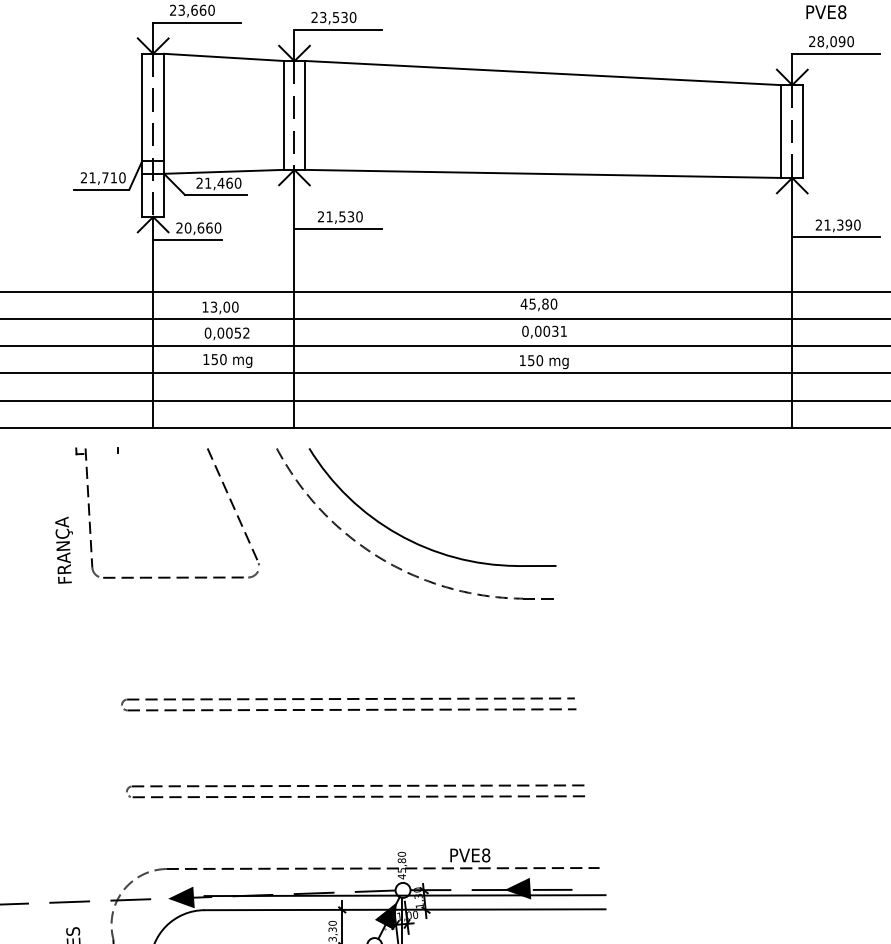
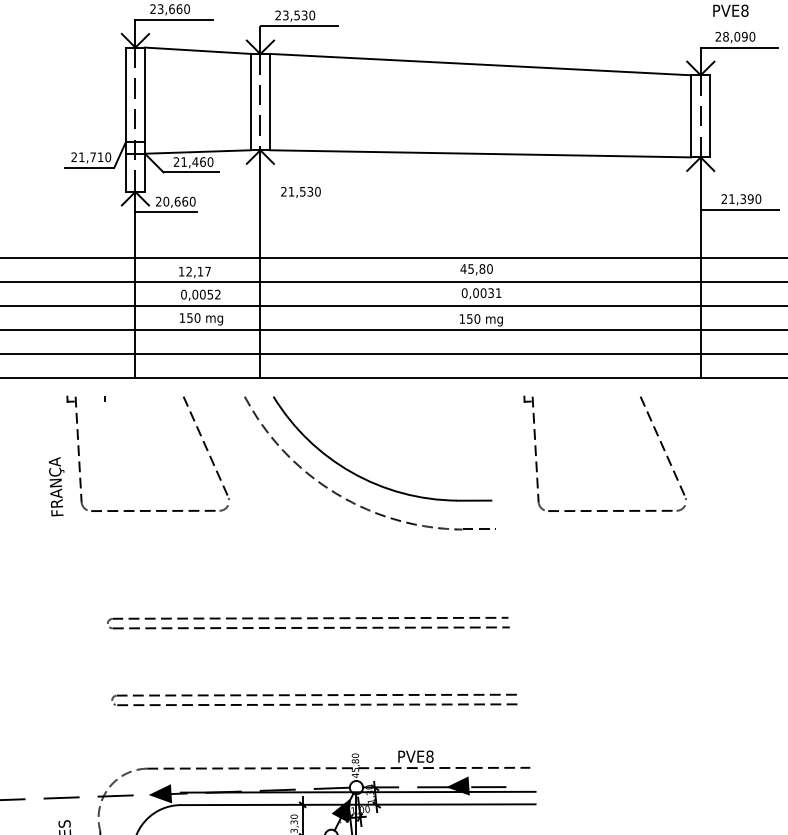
line: (338, 228) -> (299, 202), removed
text: (224, 306) -> (198, 271), 13,00 -> 12,17
part: (738, 484) -> (653, 428), added

